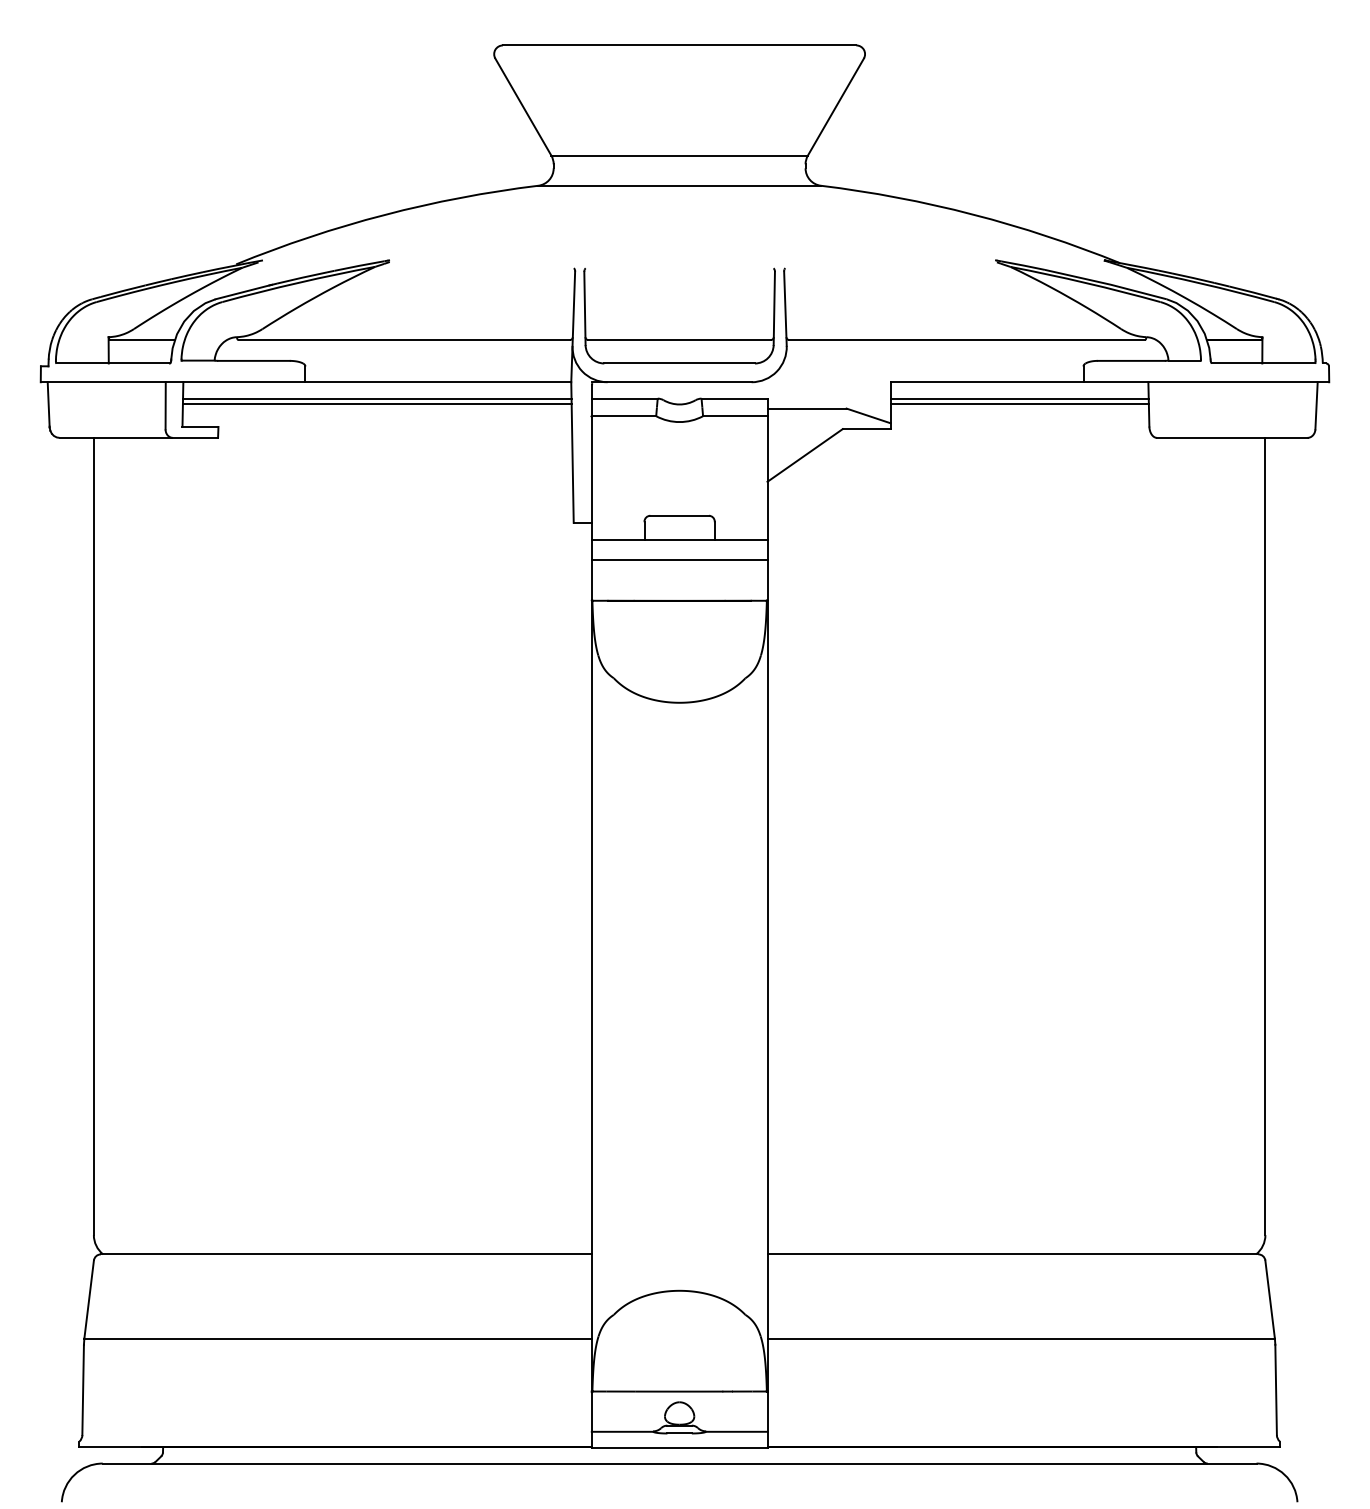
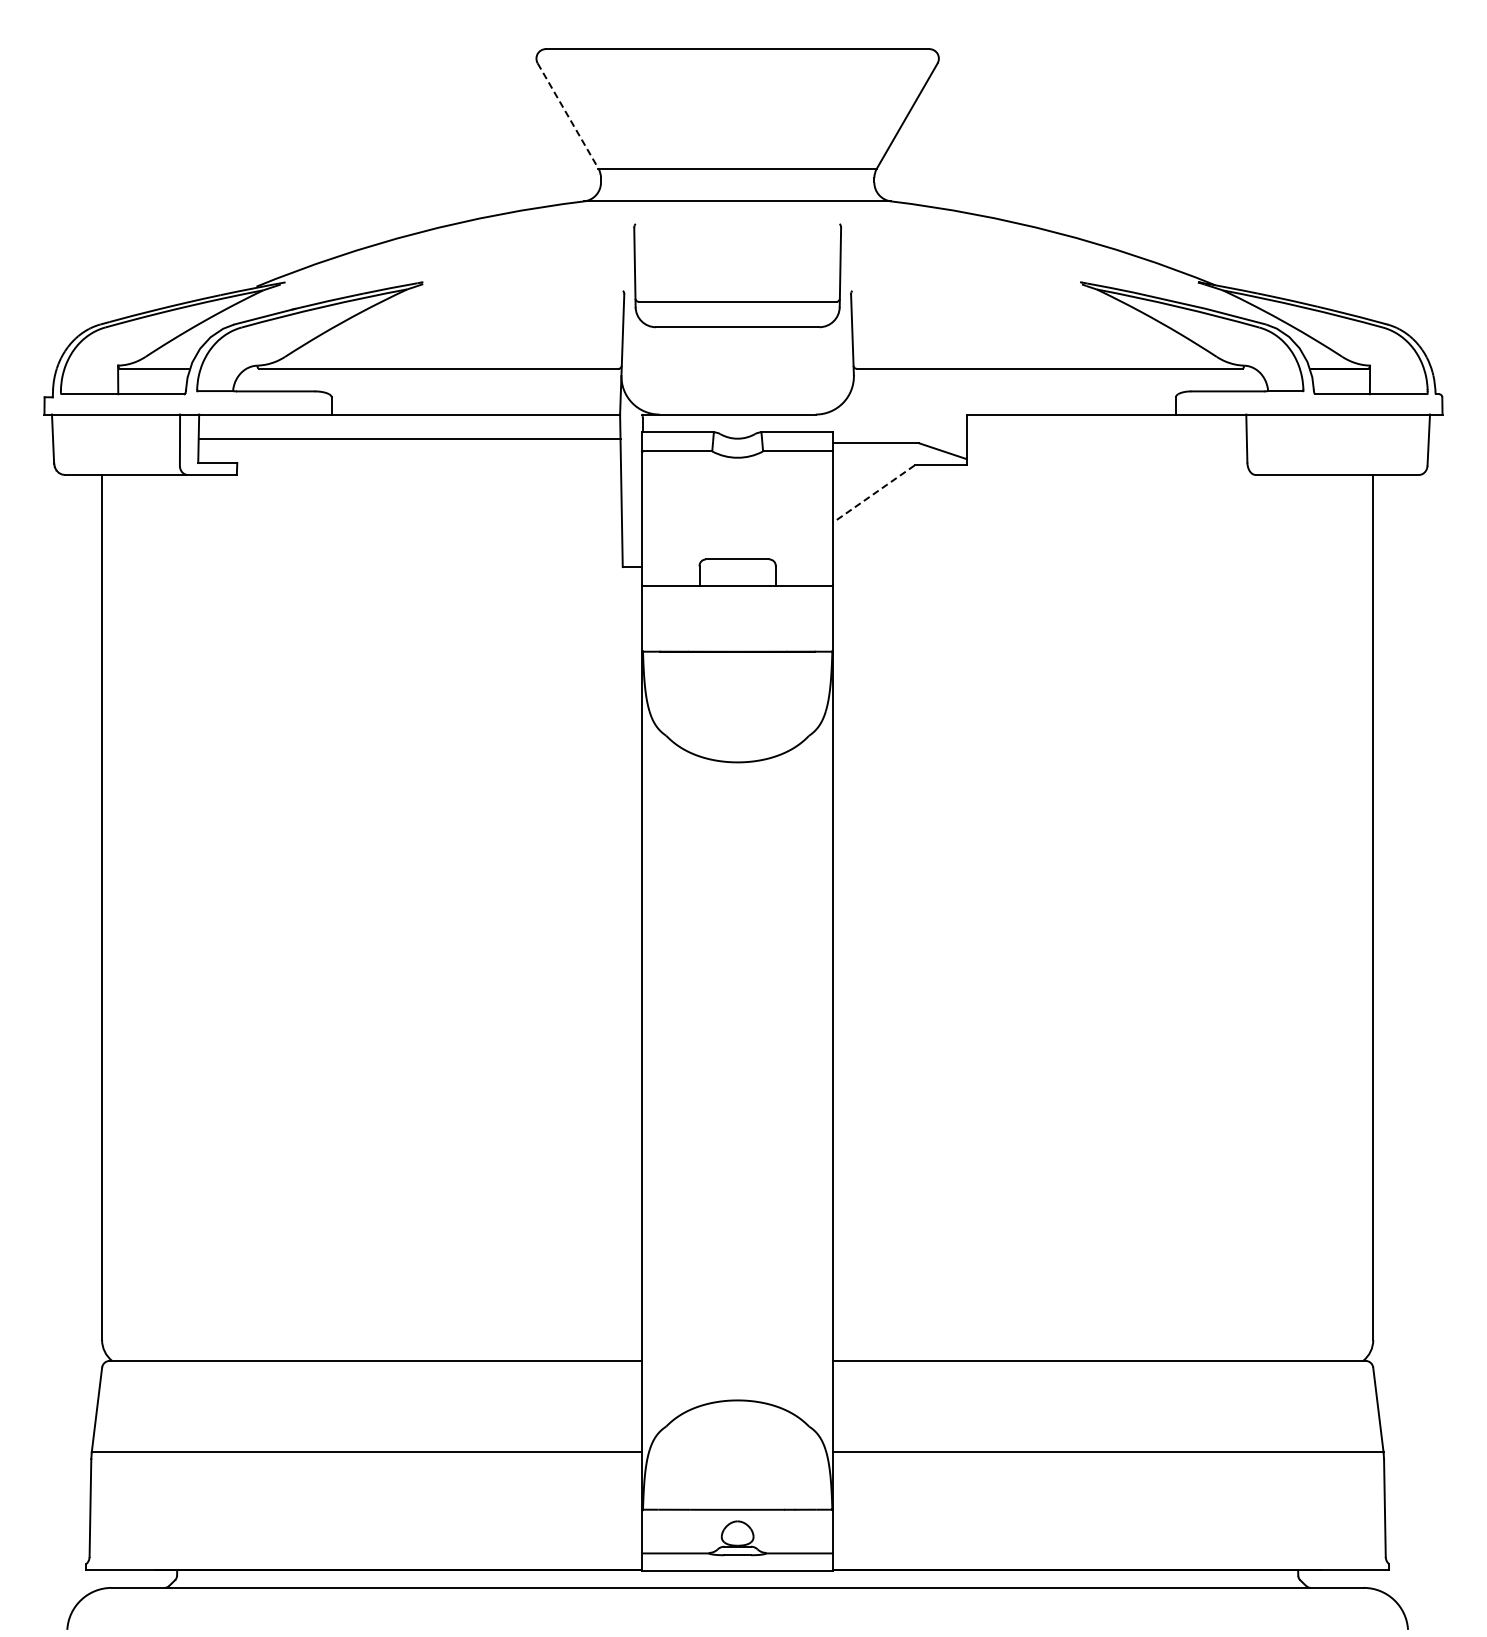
line: (523, 107) -> (568, 116), solid -> dashed
part: (679, 339) -> (737, 301), moved
line: (377, 398) -> (409, 432), removed
line: (1019, 398) -> (1106, 432), removed
line: (1019, 404) -> (1106, 438), removed
line: (804, 455) -> (873, 494), solid -> dashed
line: (679, 560) -> (737, 607), removed

